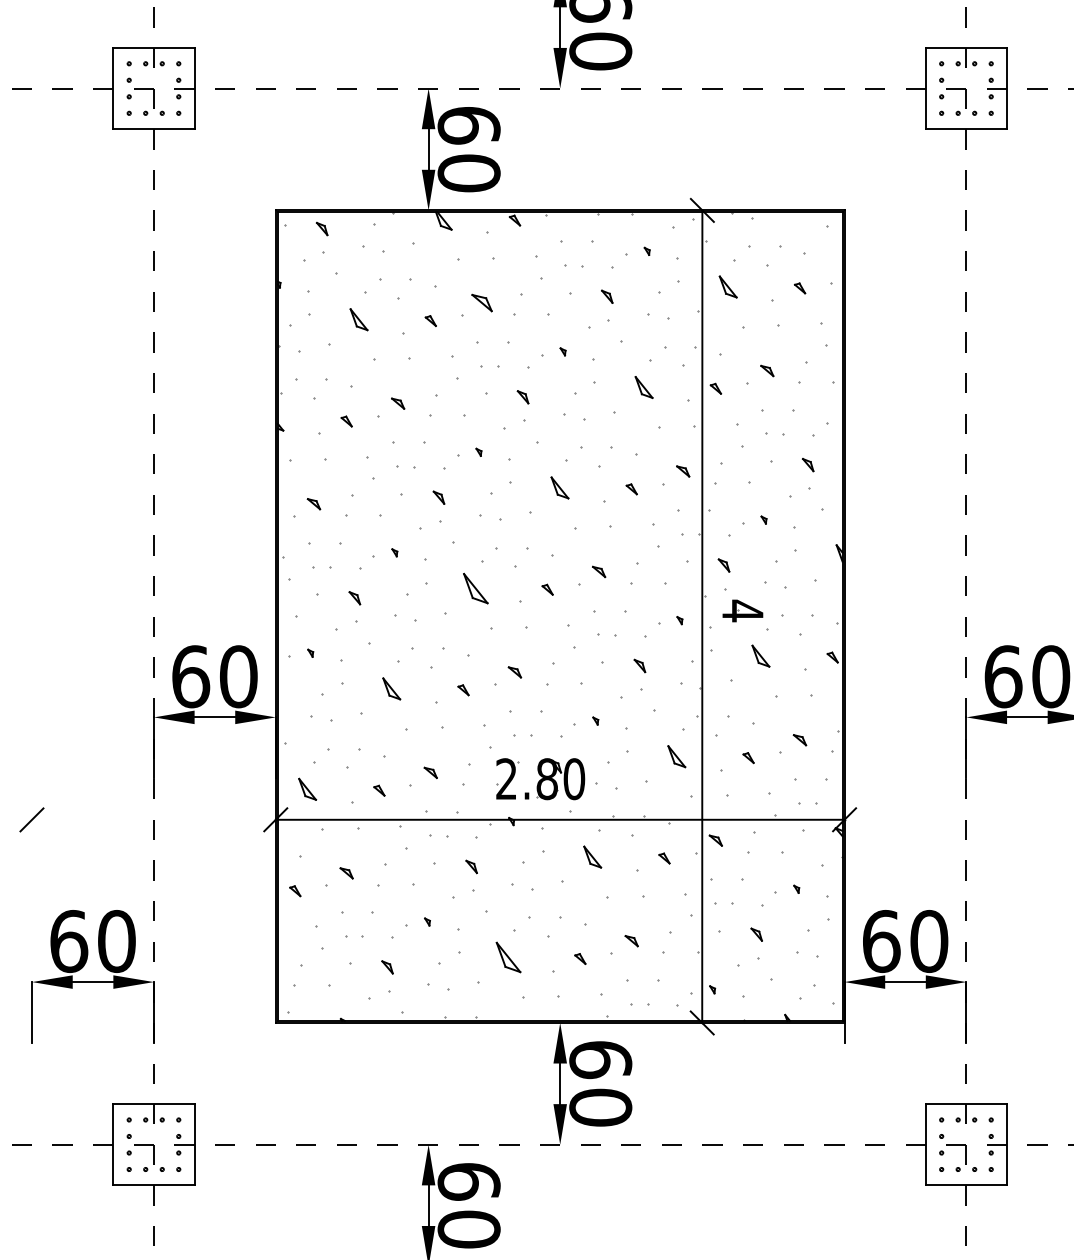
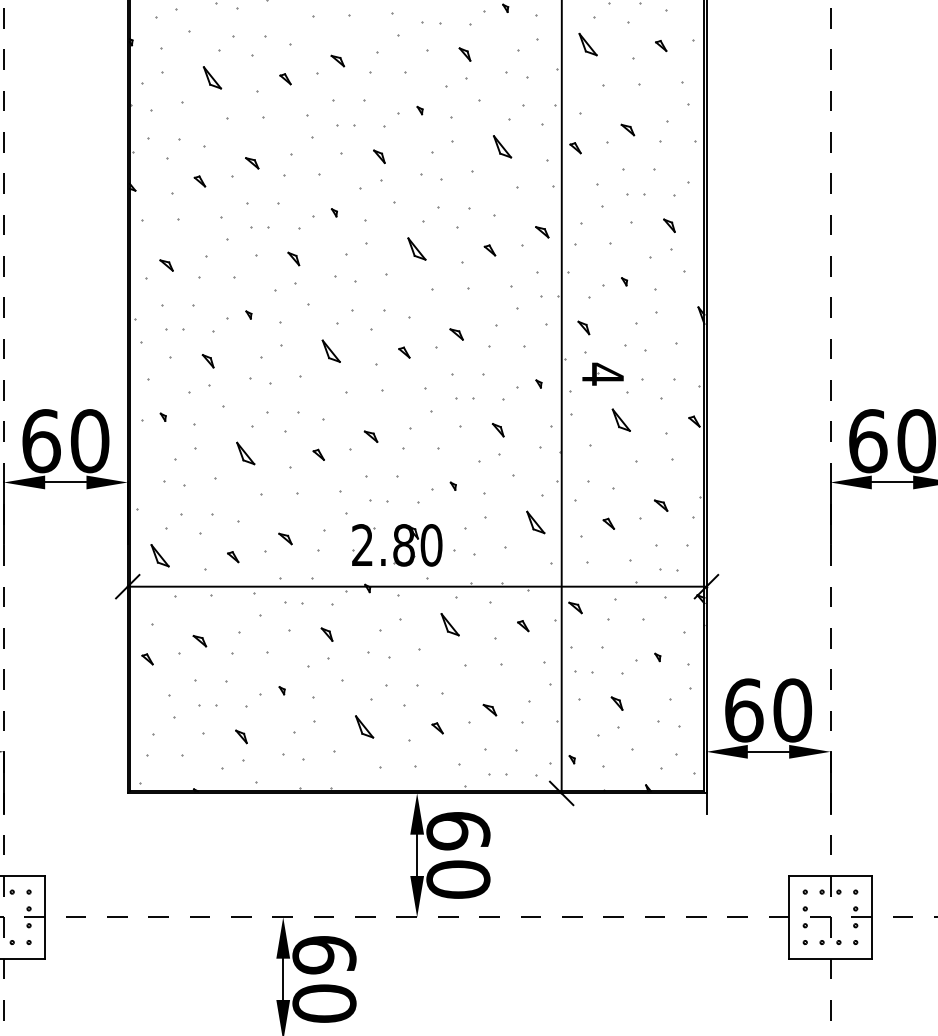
part: (482, 303) -> (338, 61), size x0.62
part: (475, 587) -> (330, 350), size x0.71
part: (508, 957) -> (364, 726), size x0.71

